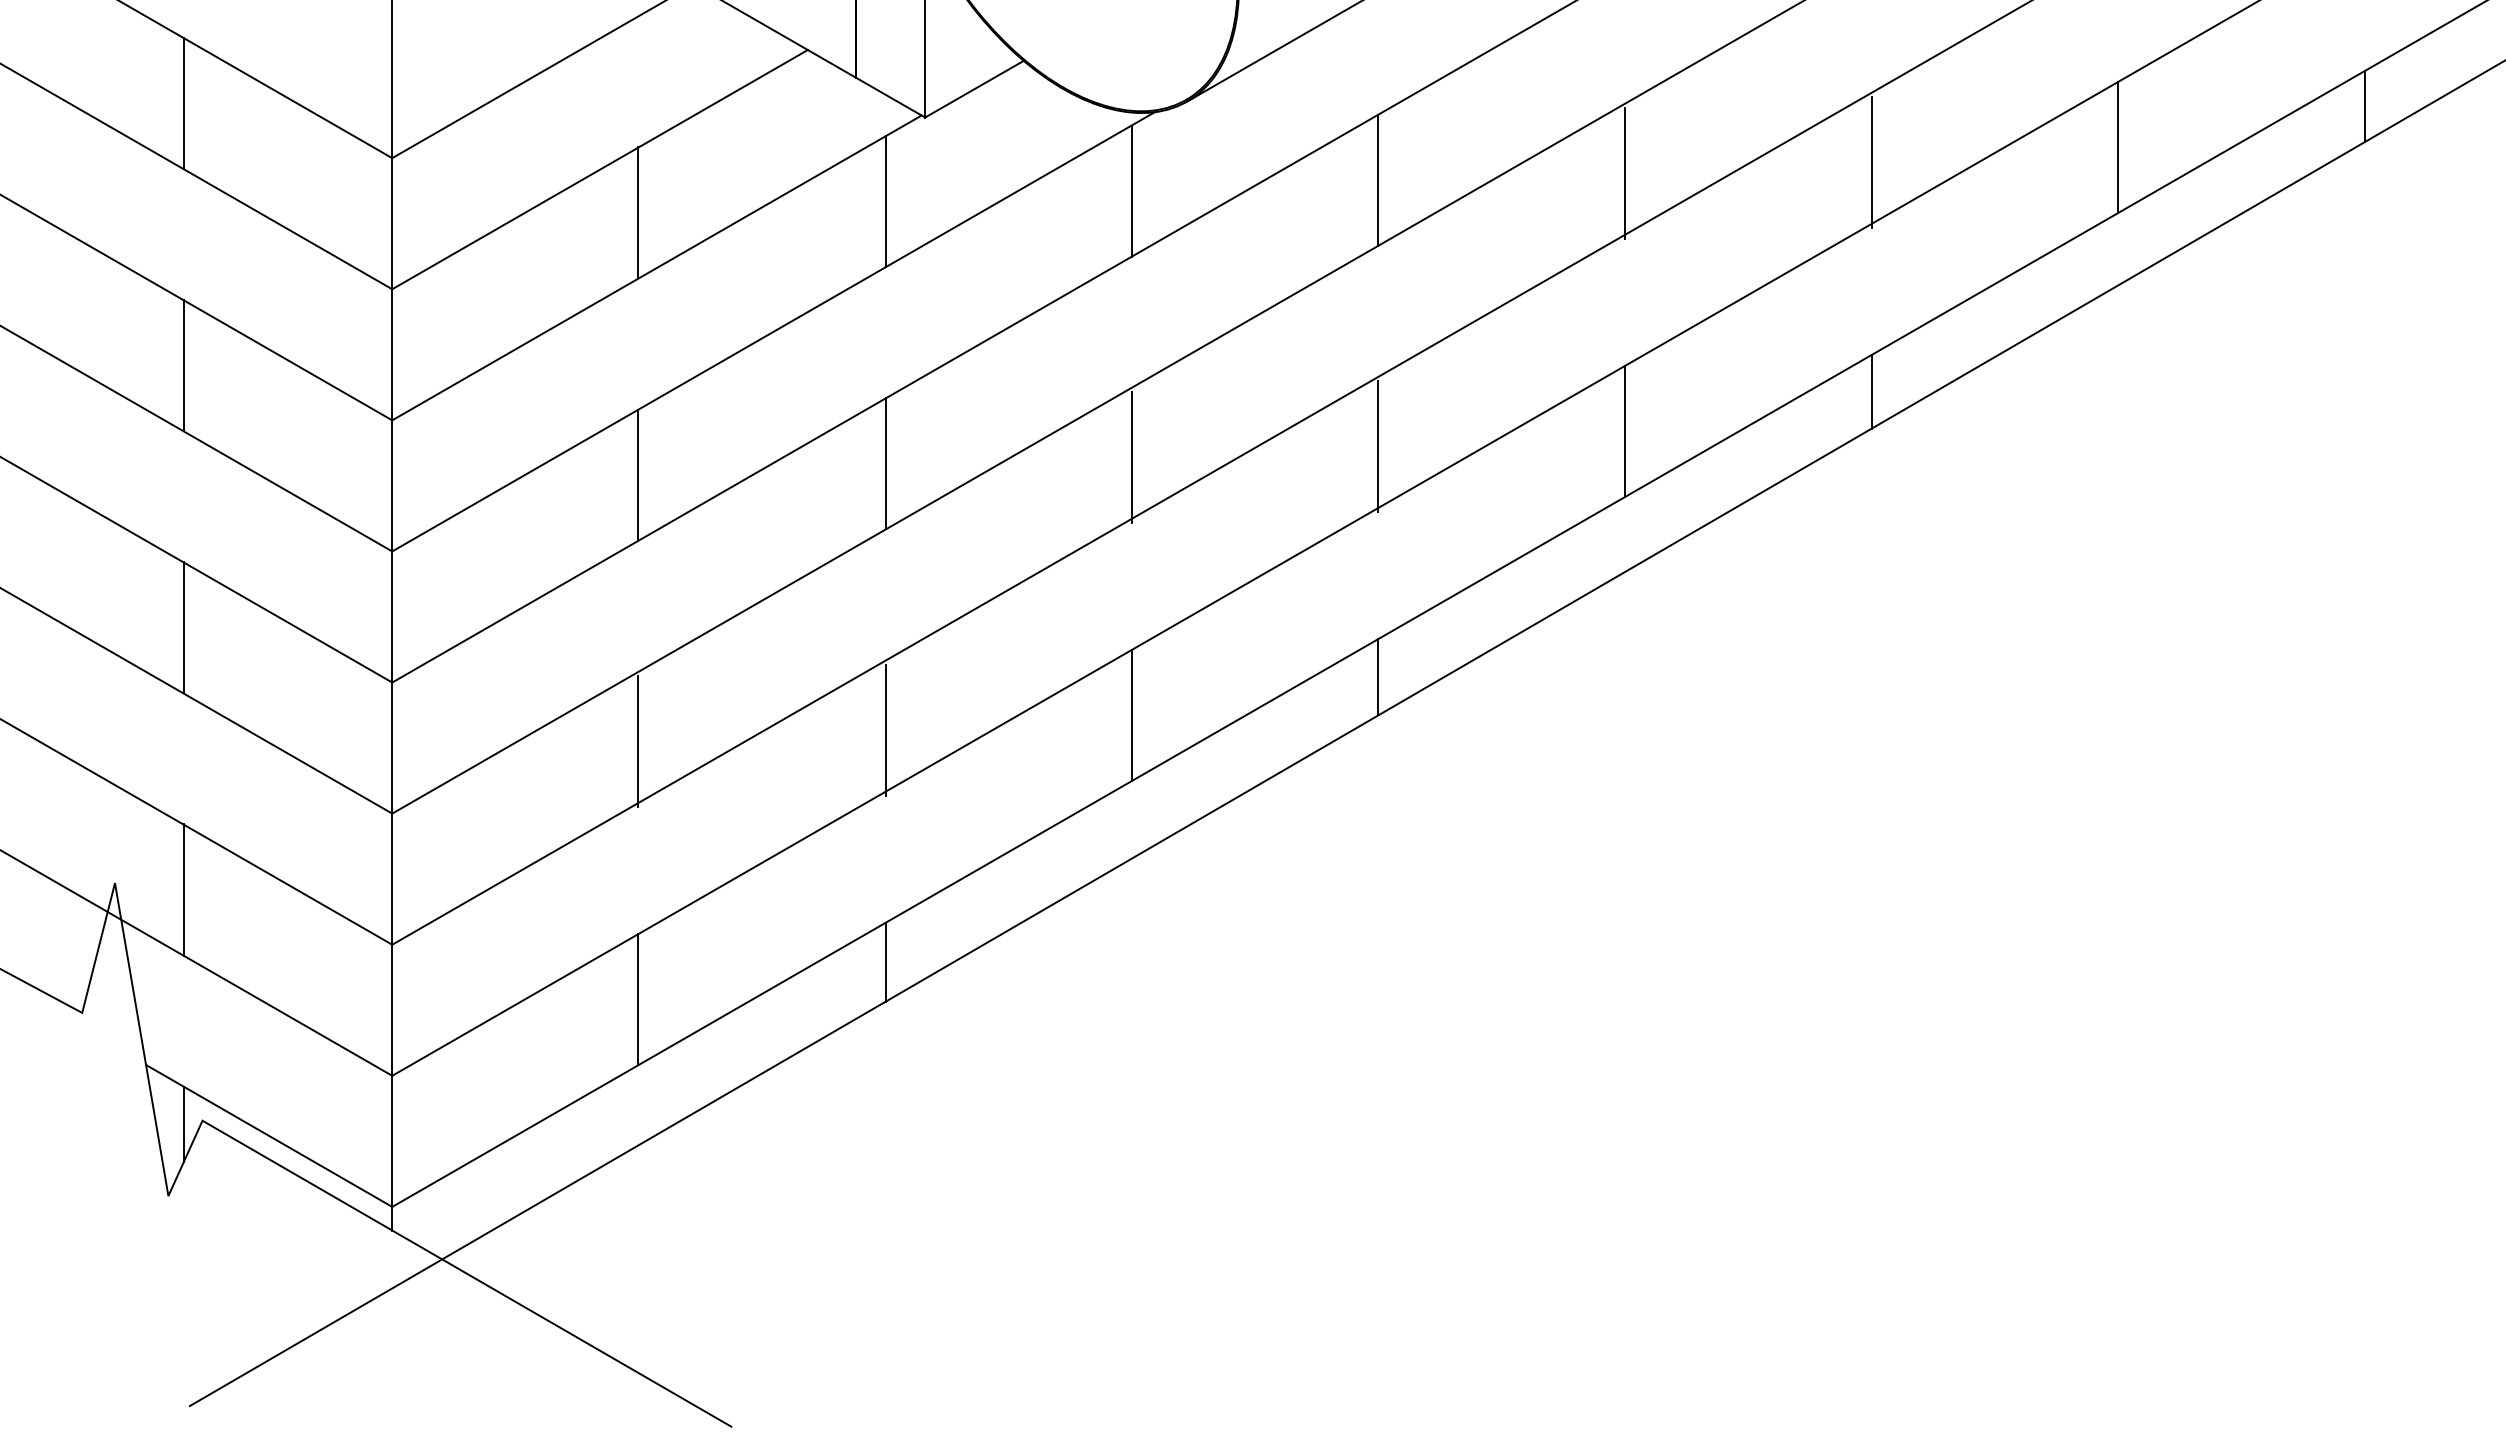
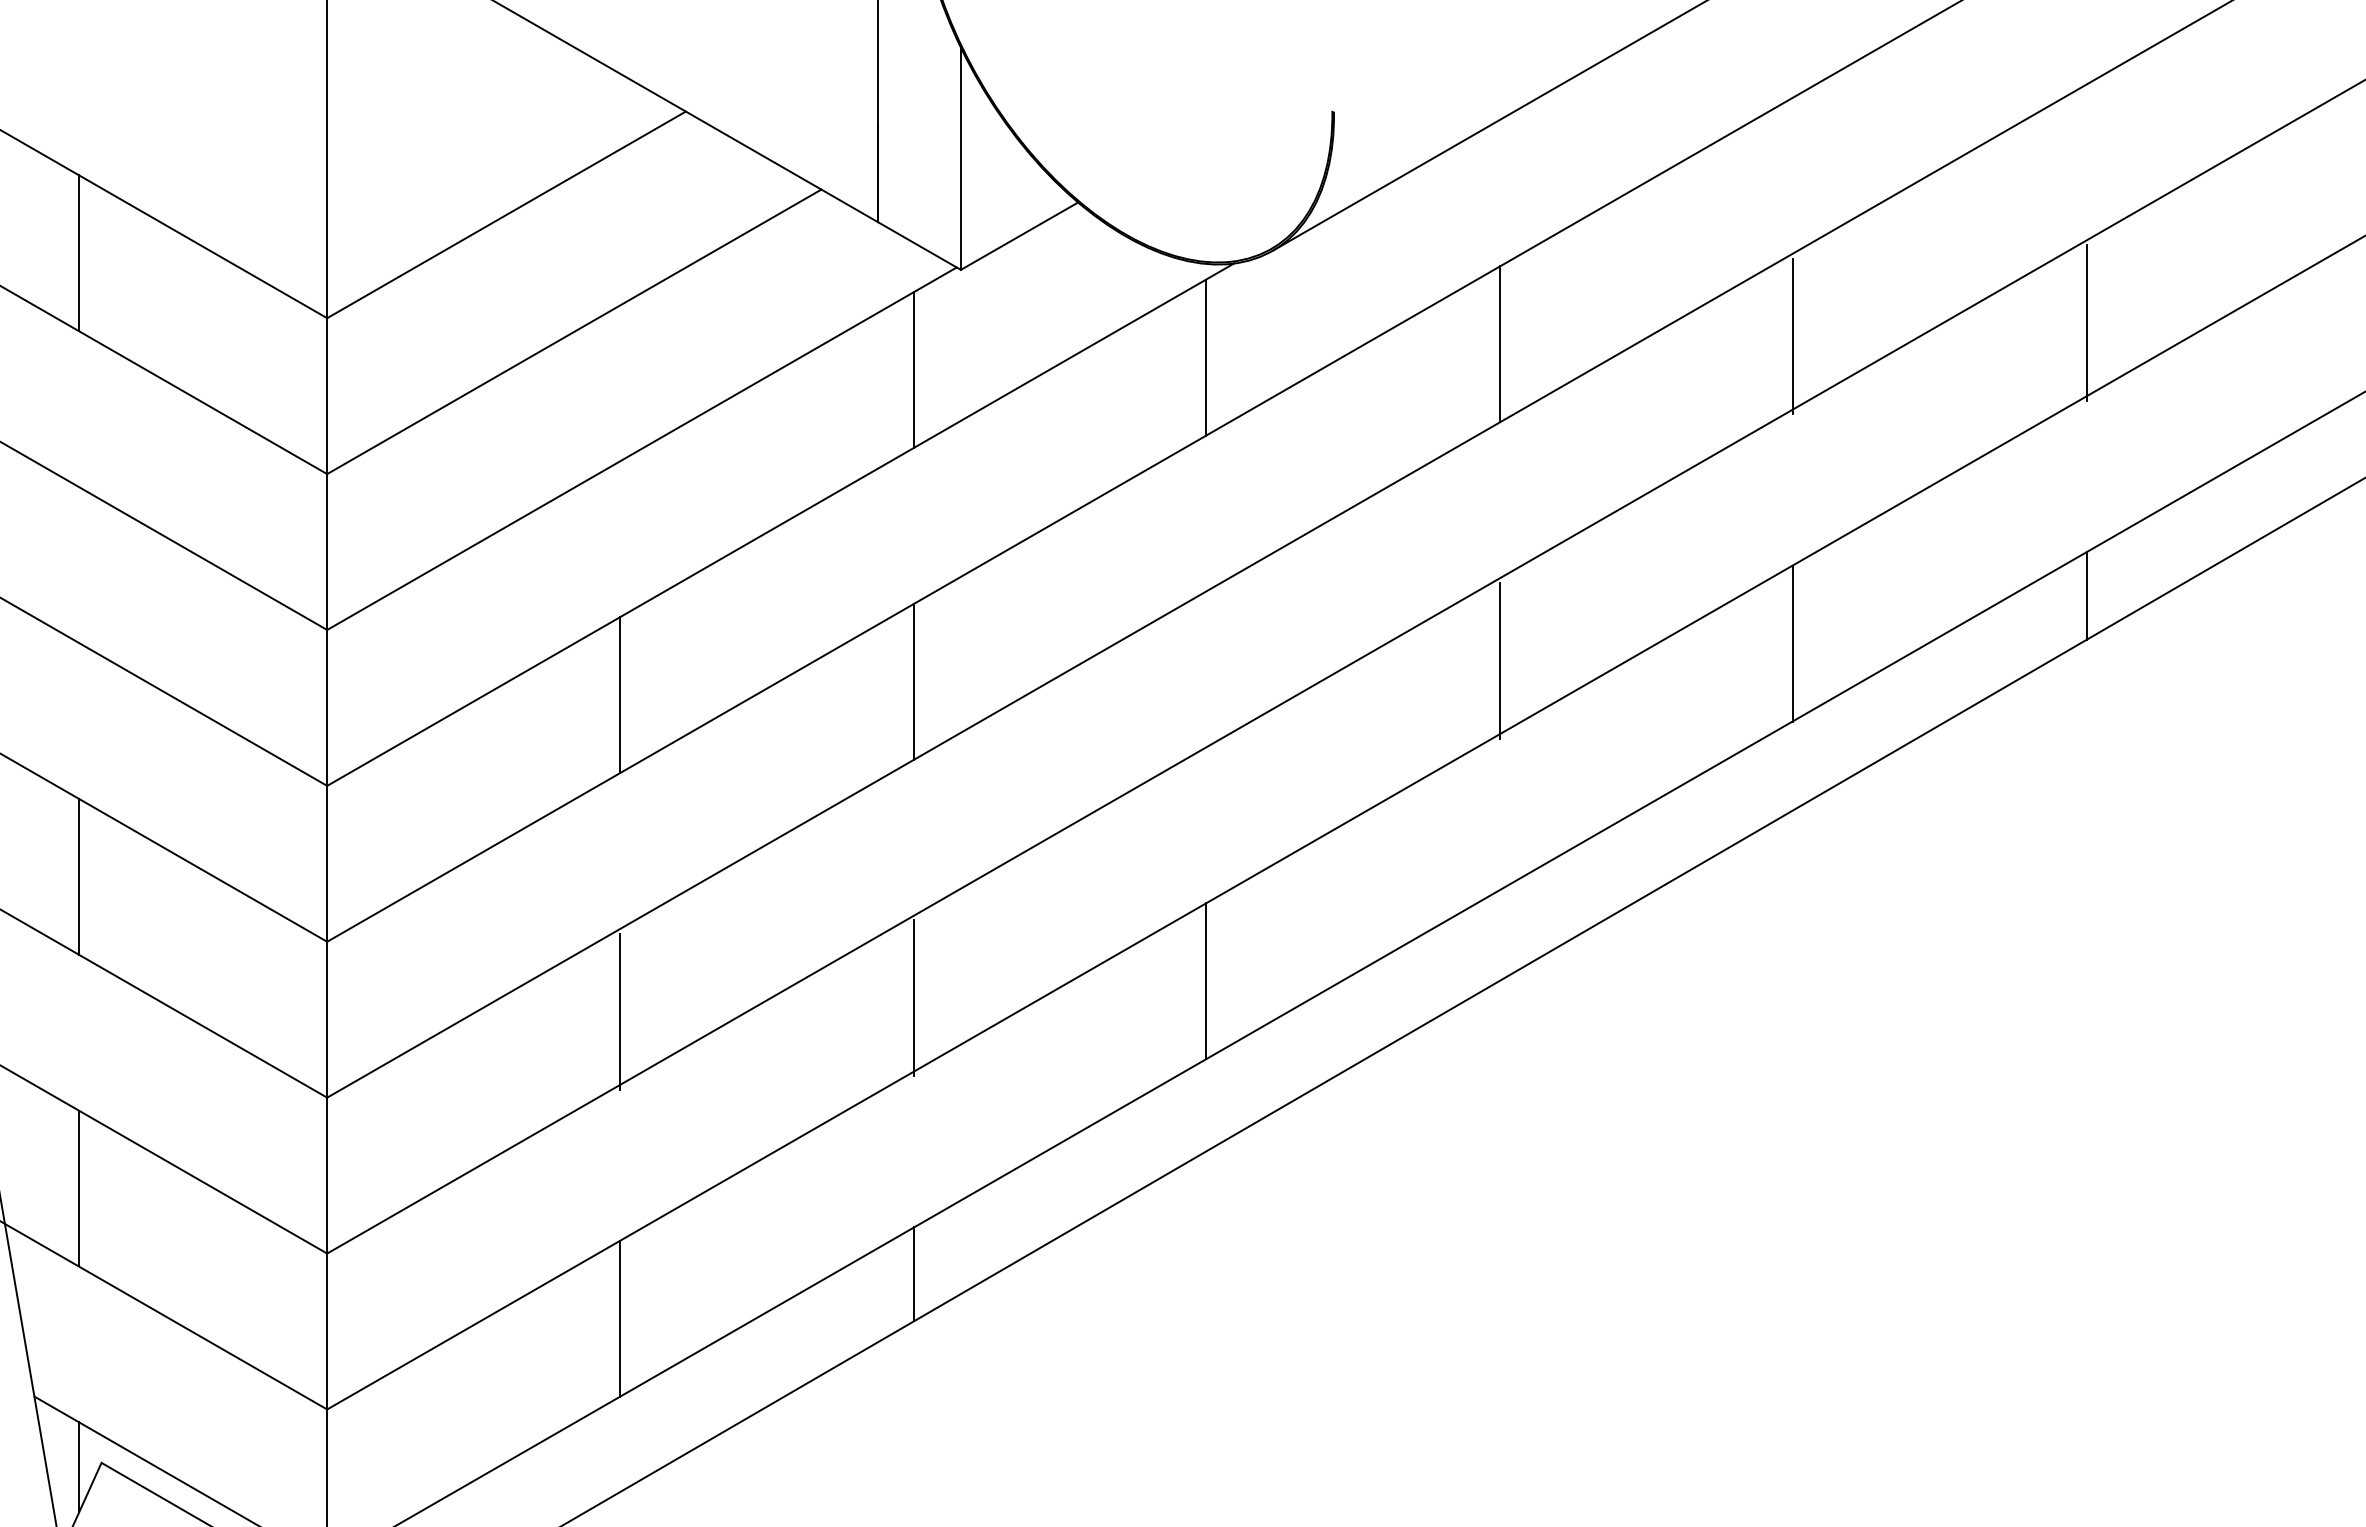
line: (638, 212) -> (620, 382), removed
line: (183, 365) -> (78, 564), removed
line: (1131, 456) -> (1206, 672), removed
line: (1378, 676) -> (1500, 934), removed

